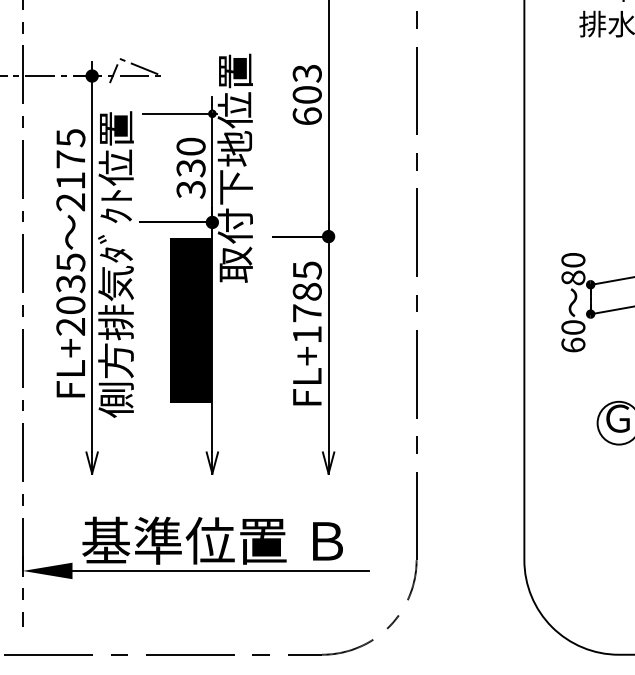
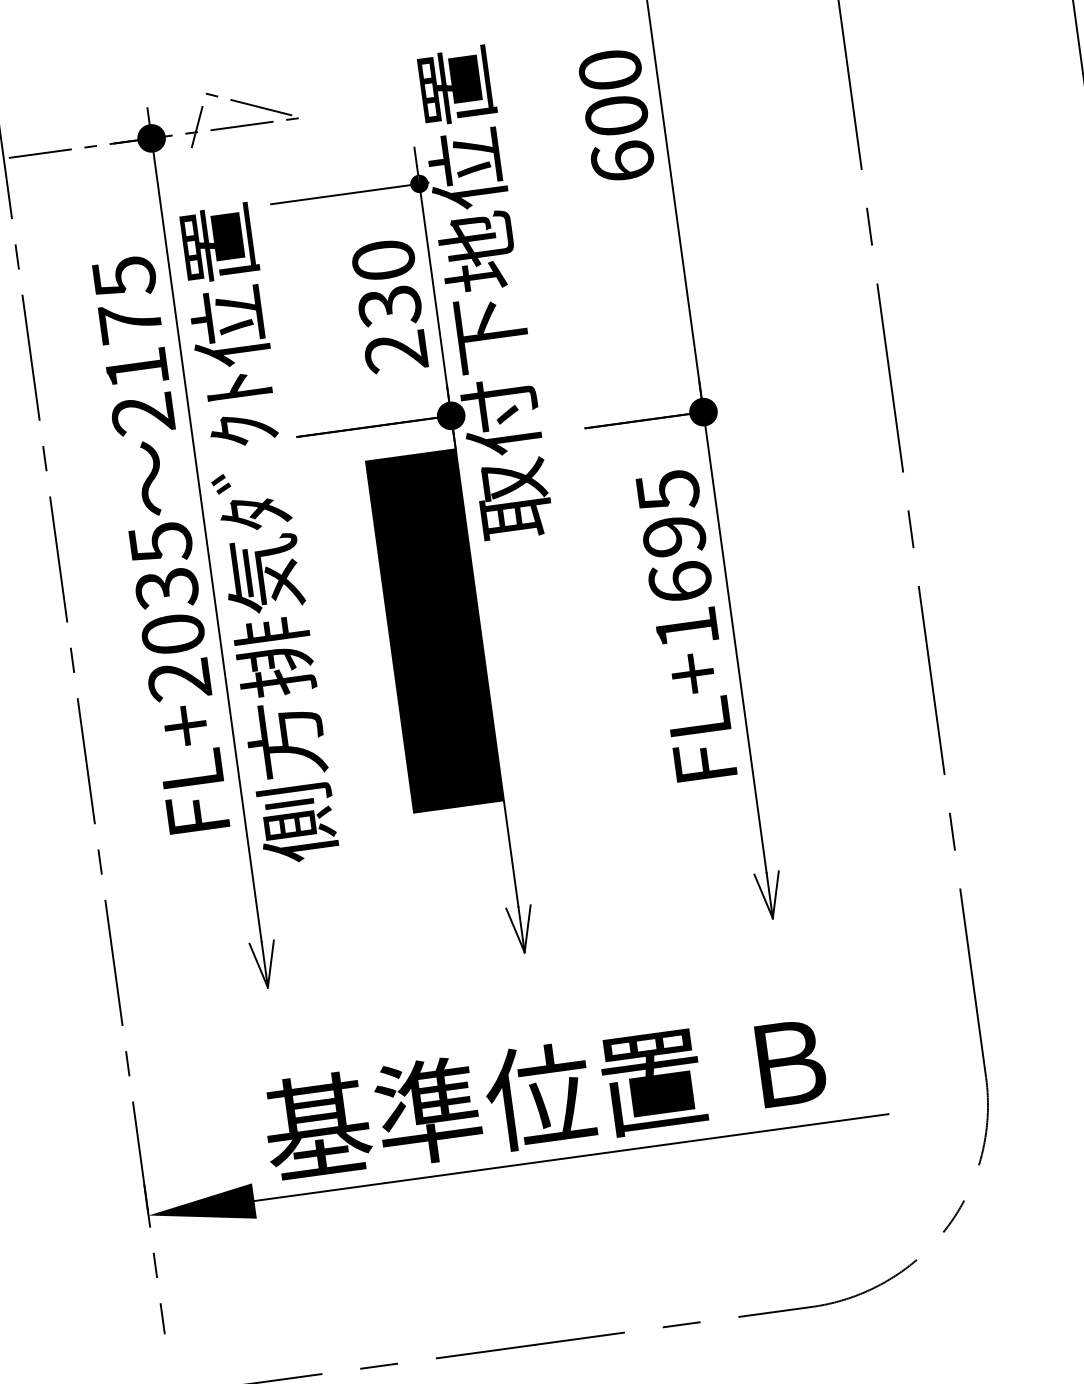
text: (306, 73) -> (608, 70), 603 -> 600
text: (191, 189) -> (396, 351), 330 -> 230
text: (306, 302) -> (675, 559), FL+1785 -> FL+1695

